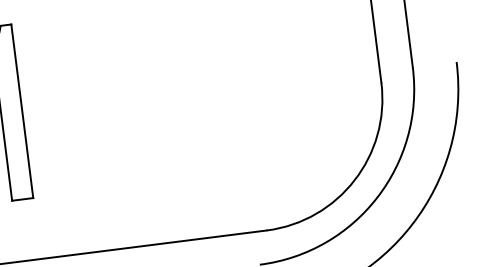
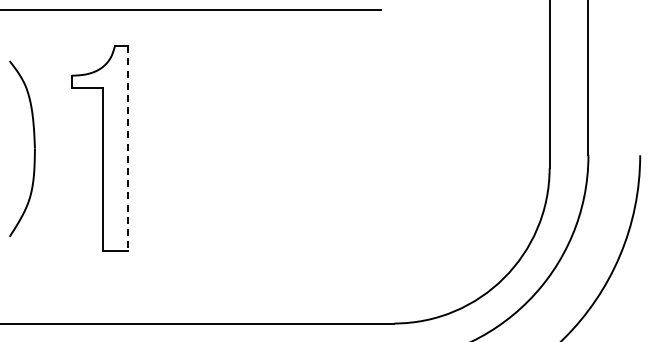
line: (22, 110) -> (127, 148), solid -> dashed

